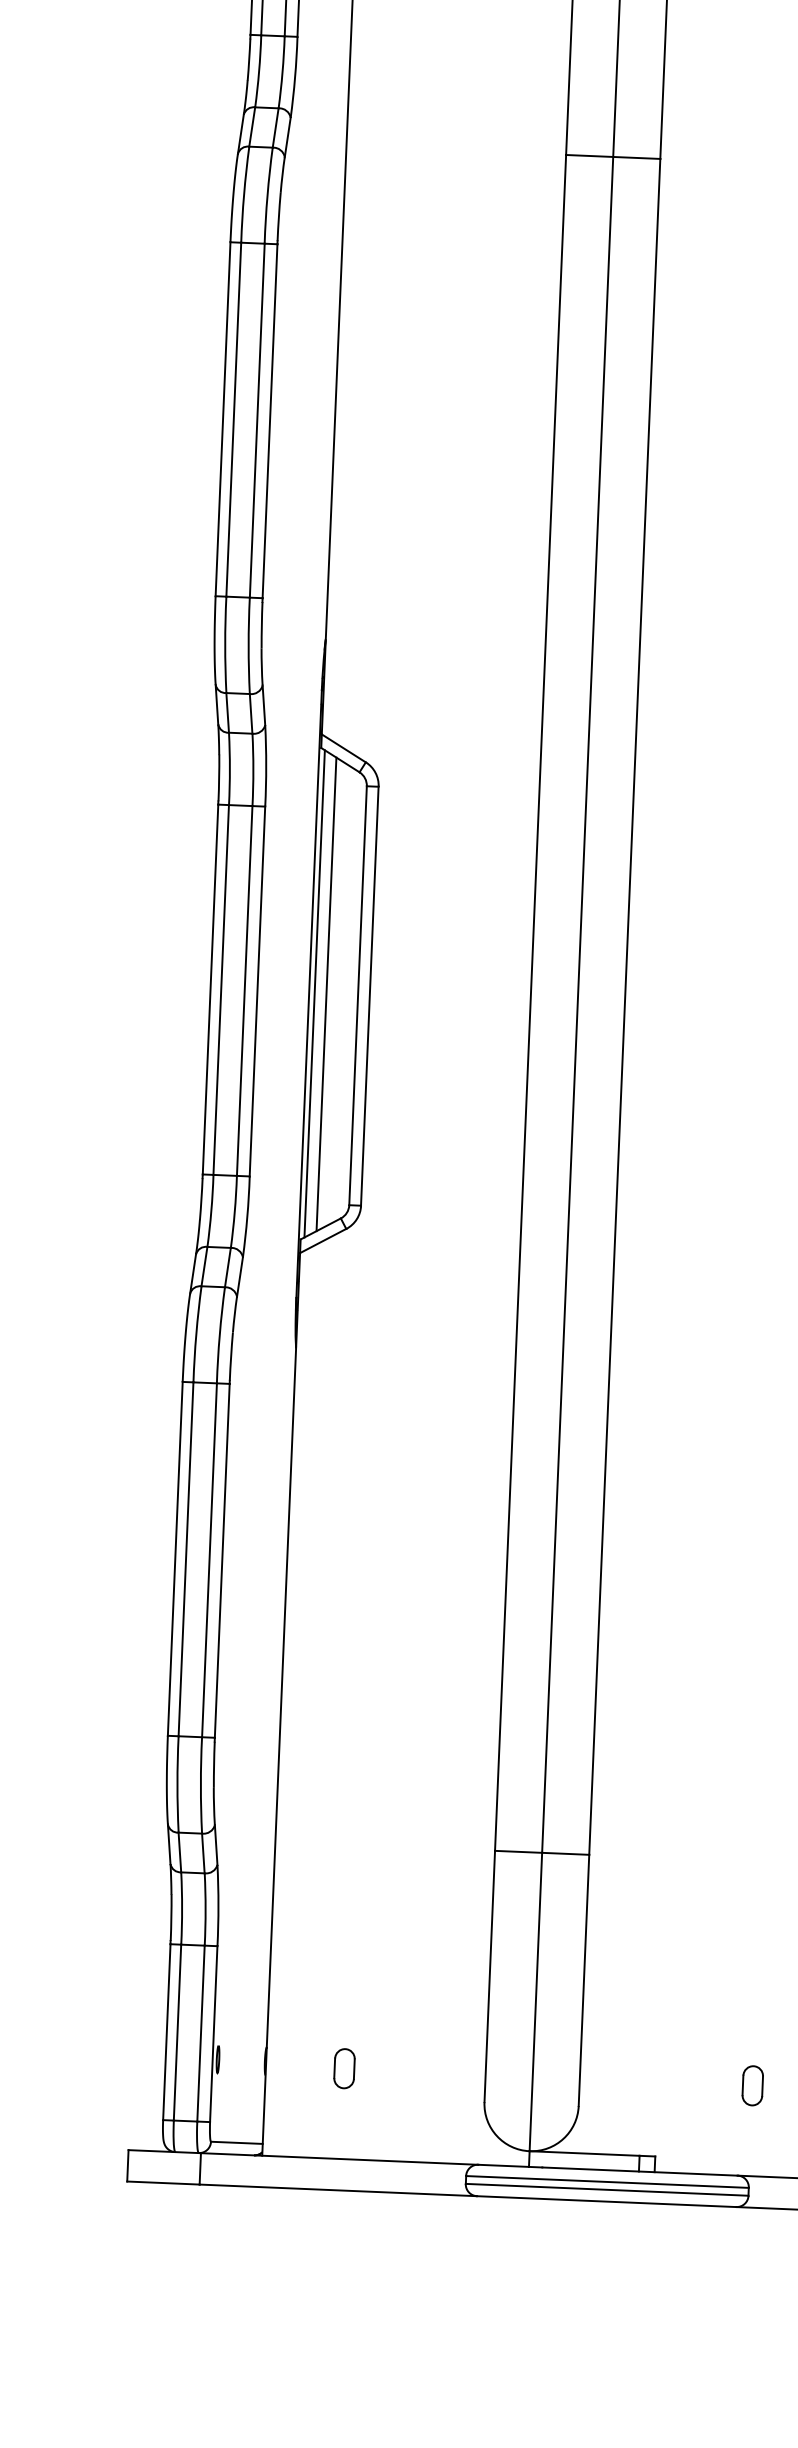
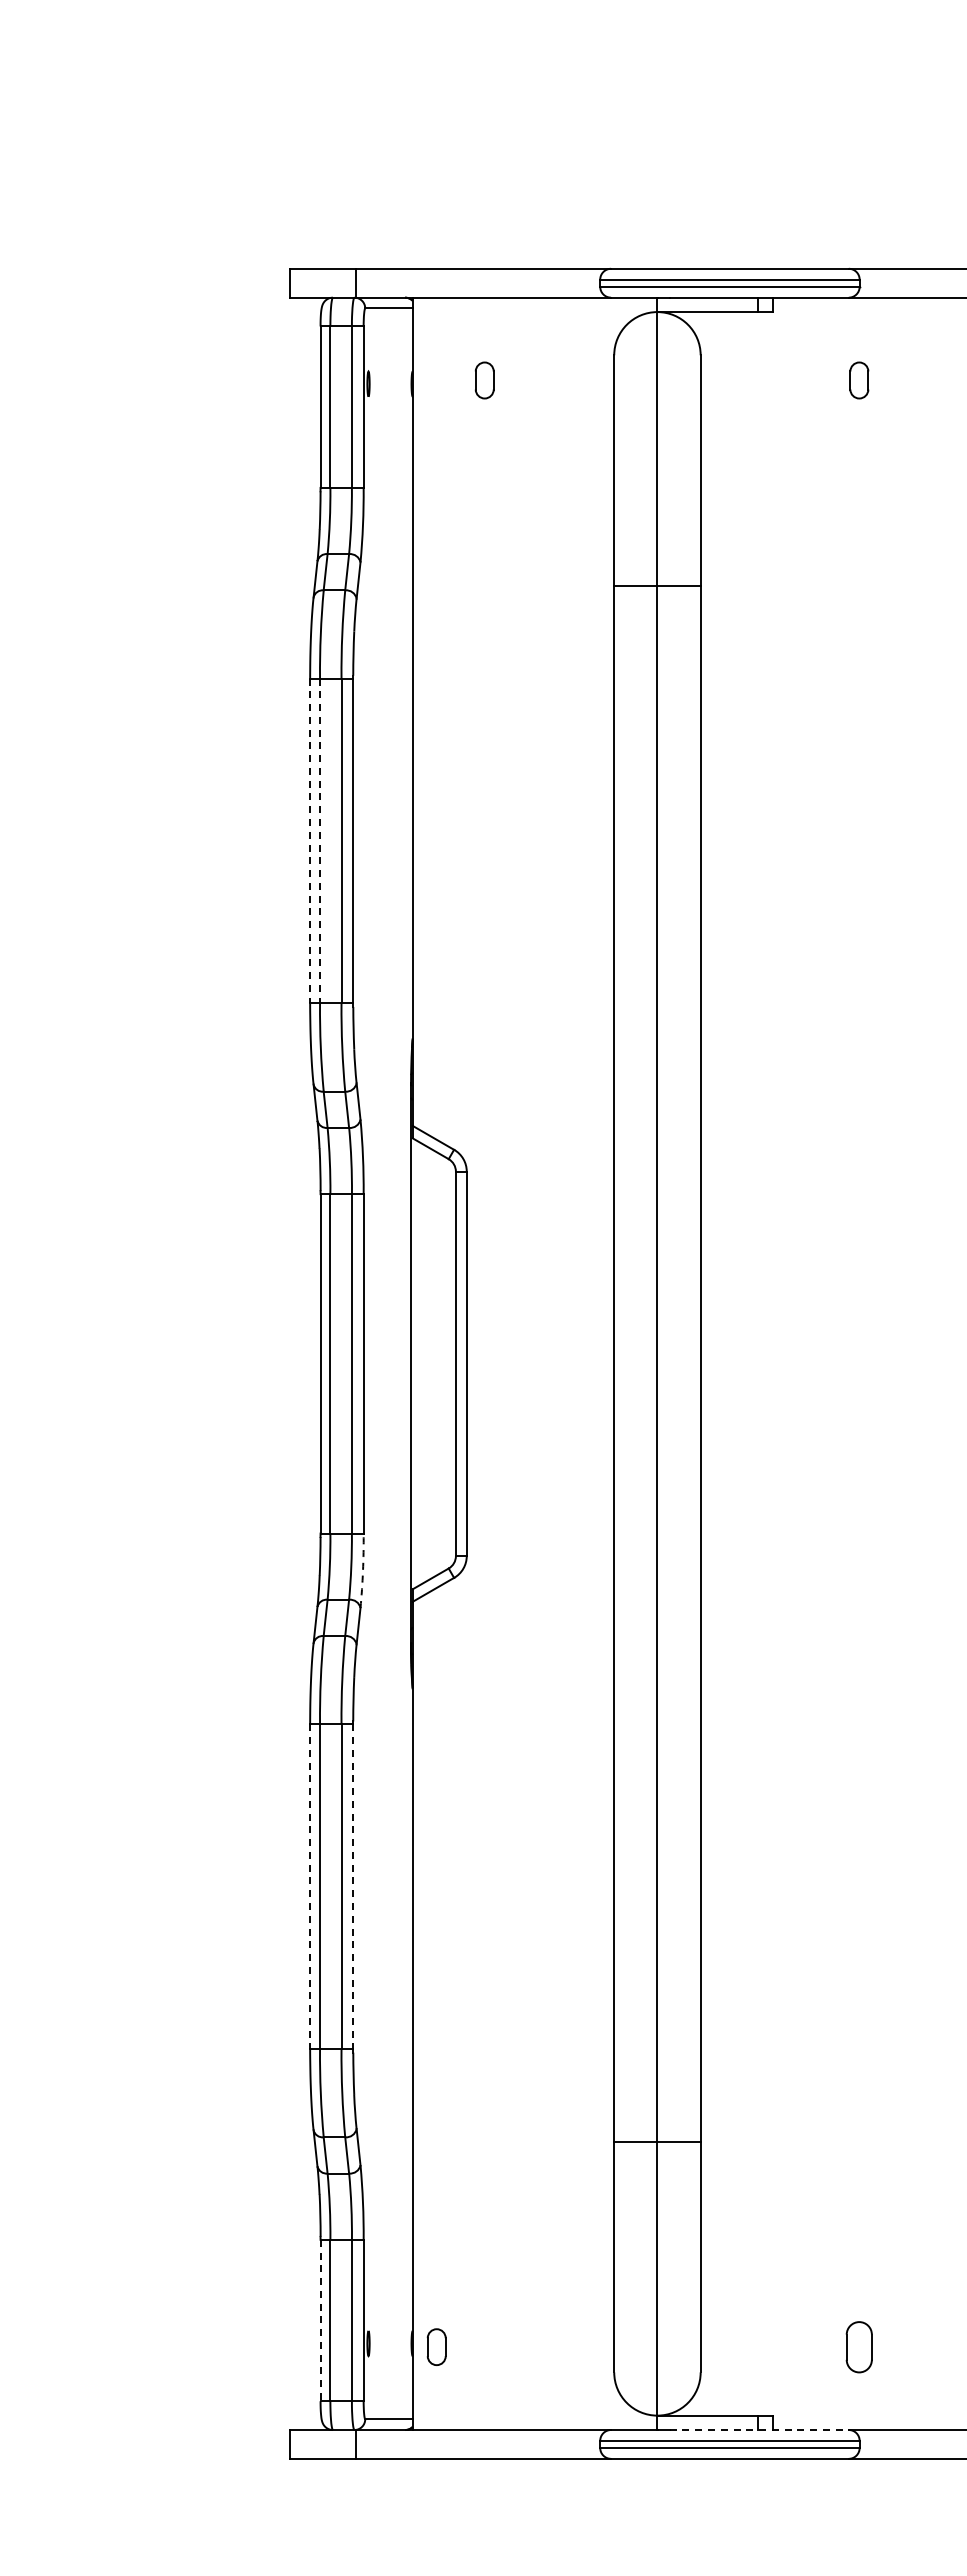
line: (223, 419) -> (310, 841), solid -> dashed
line: (234, 420) -> (320, 841), solid -> dashed
line: (315, 993) -> (416, 1363), removed
line: (325, 993) -> (426, 1363), removed
arc: (247, 1216) -> (363, 1570), solid -> dashed
line: (175, 1559) -> (310, 1887), solid -> dashed
line: (222, 1561) -> (353, 1887), solid -> dashed
line: (166, 2032) -> (320, 2320), solid -> dashed
part: (344, 2067) -> (436, 2346), moved
part: (752, 2085) -> (859, 2346), size x1.4
line: (640, 2172) -> (759, 2430), solid -> dashed

